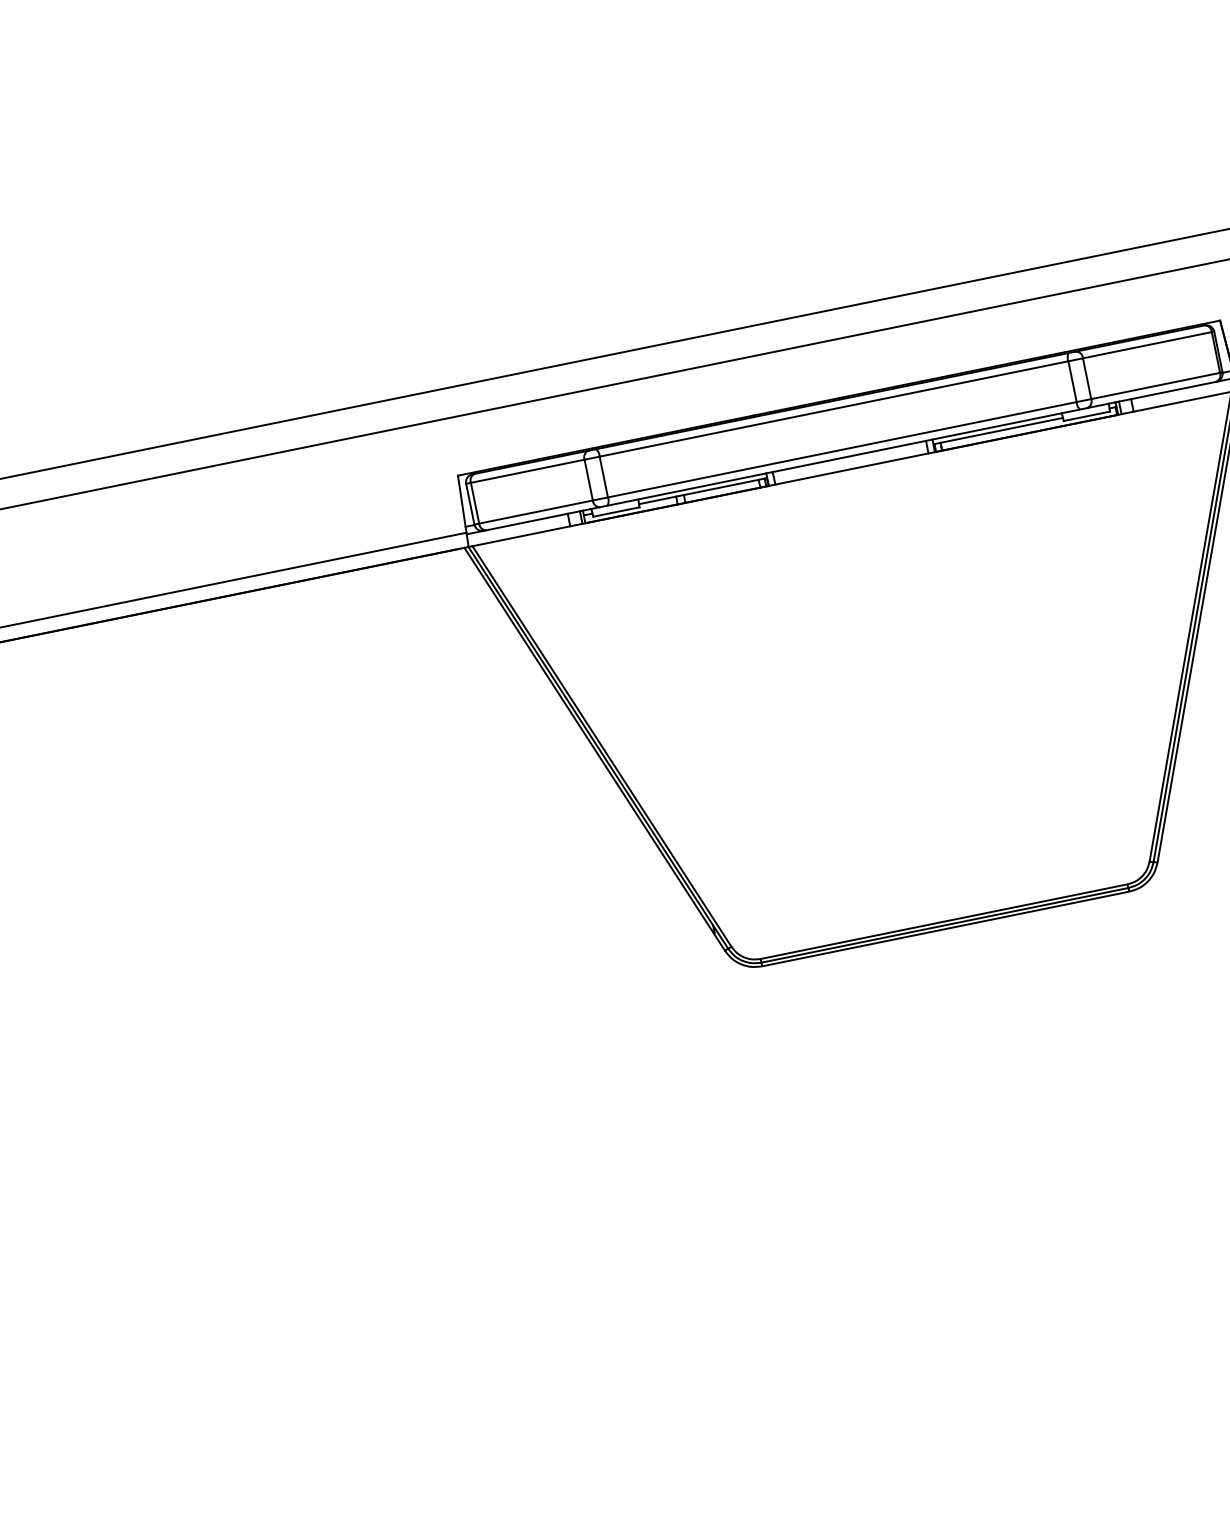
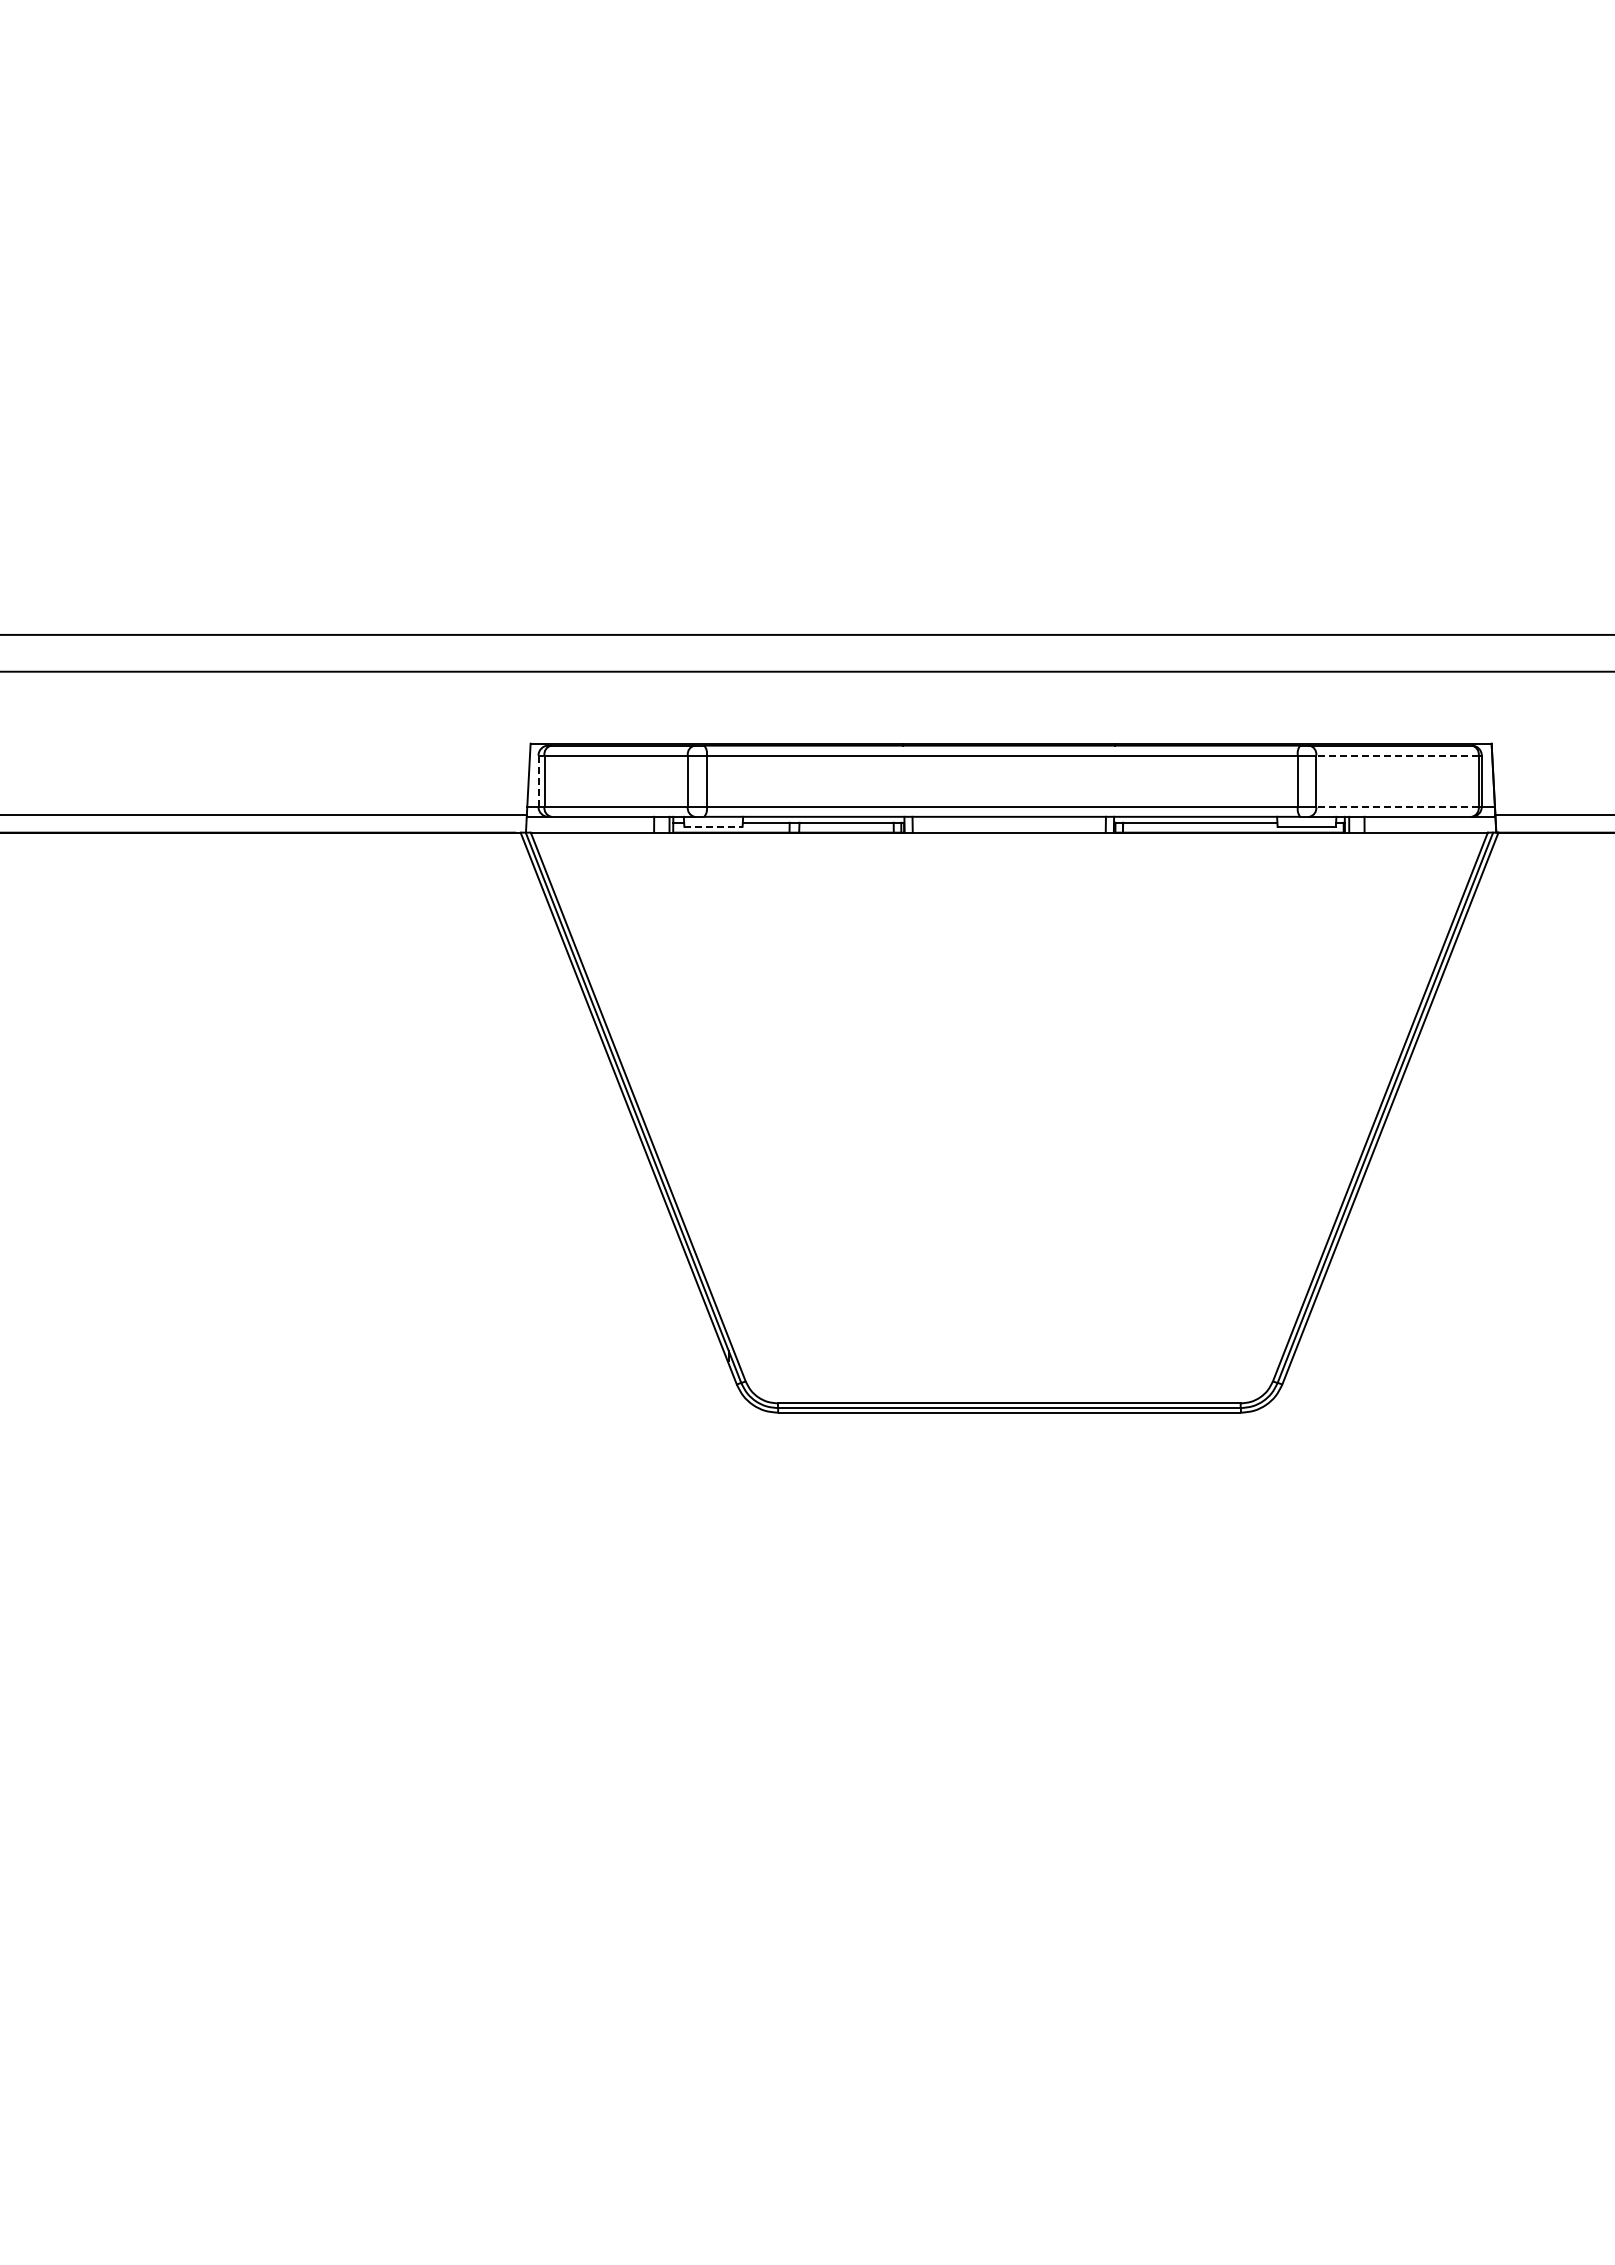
line: (1146, 345) -> (1396, 755), solid -> dashed
line: (1154, 385) -> (1396, 806), solid -> dashed
line: (470, 504) -> (538, 781), solid -> dashed
line: (616, 511) -> (713, 826), solid -> dashed

